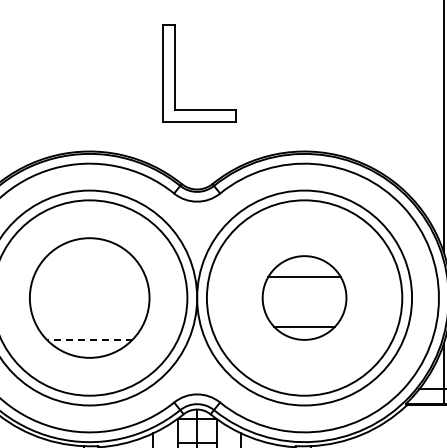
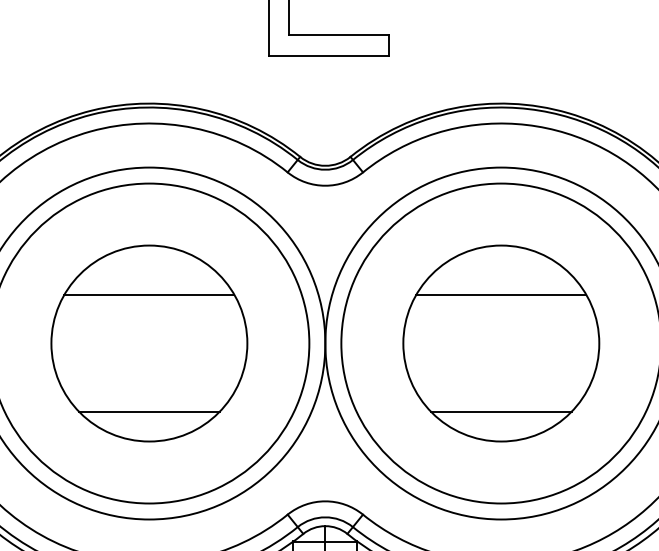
line: (89, 268) -> (149, 295), added
part: (304, 297) -> (501, 342), size x1.43
line: (89, 339) -> (149, 411), dashed -> solid

